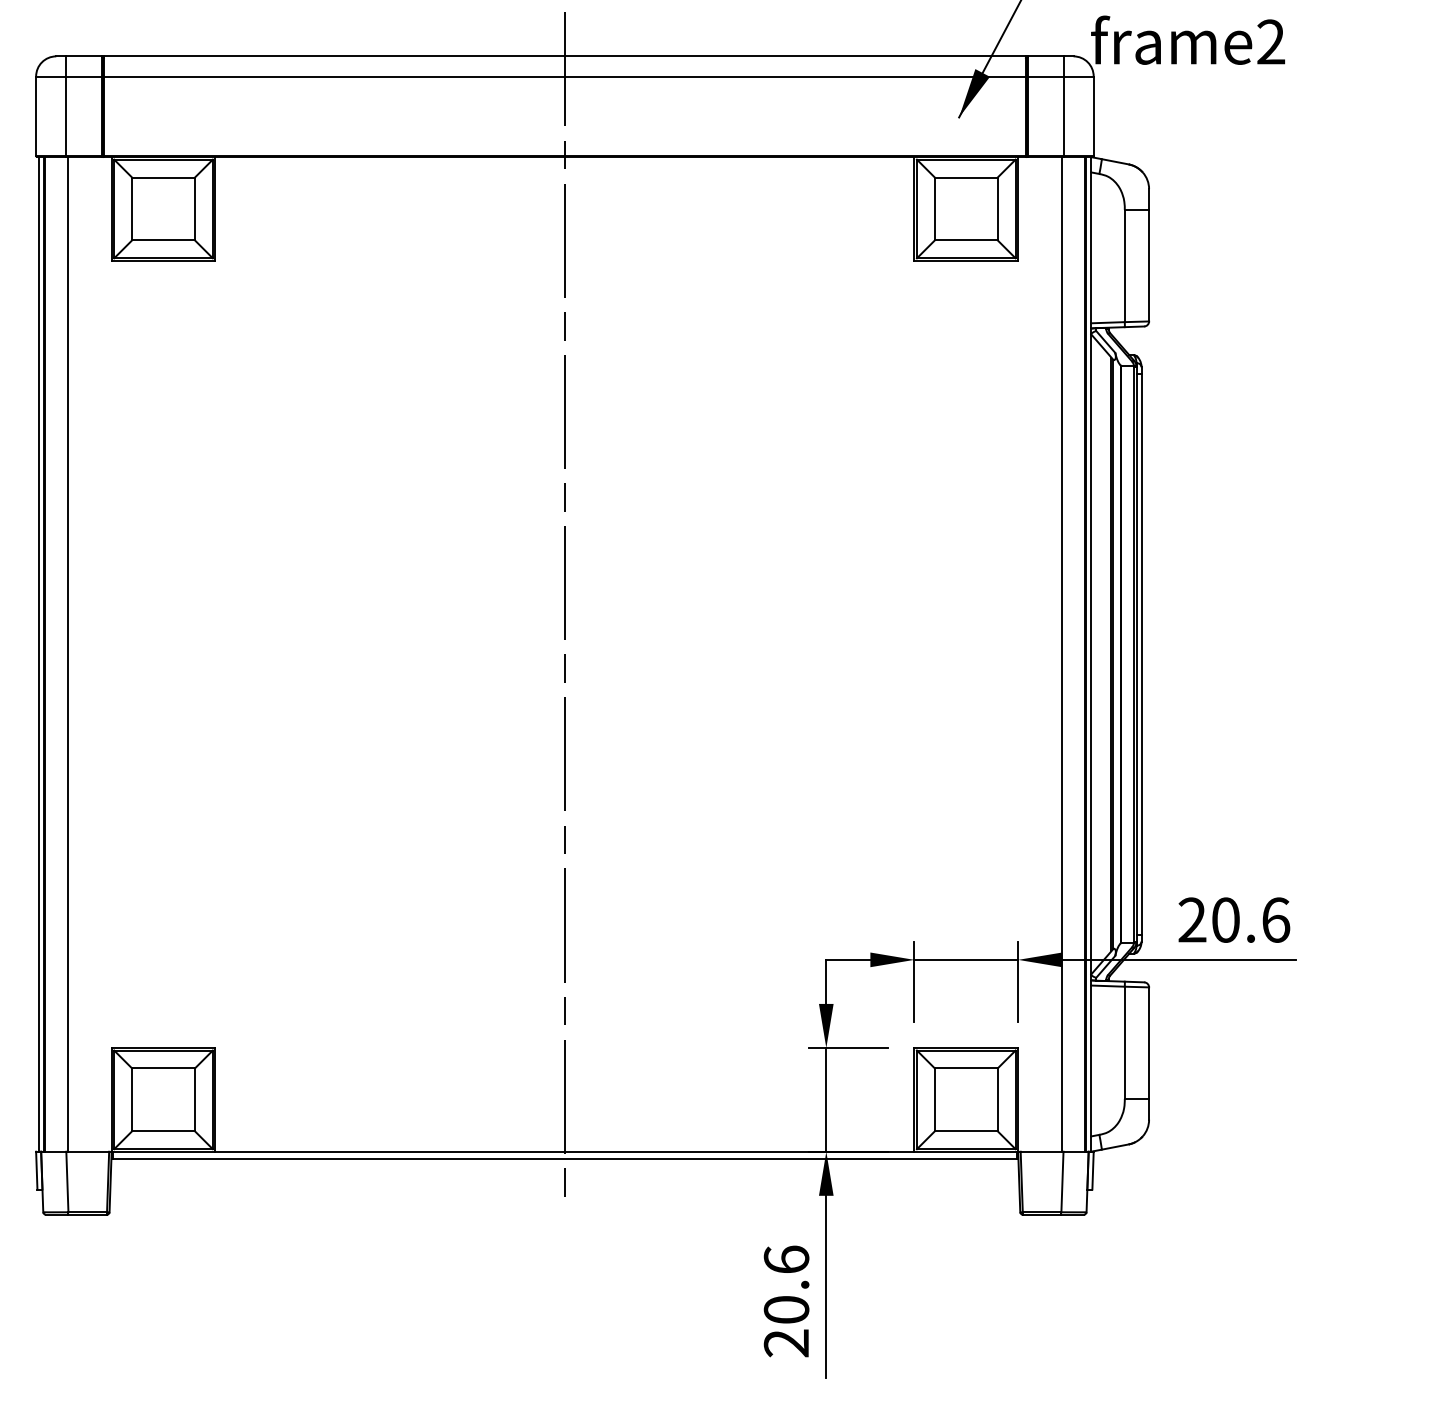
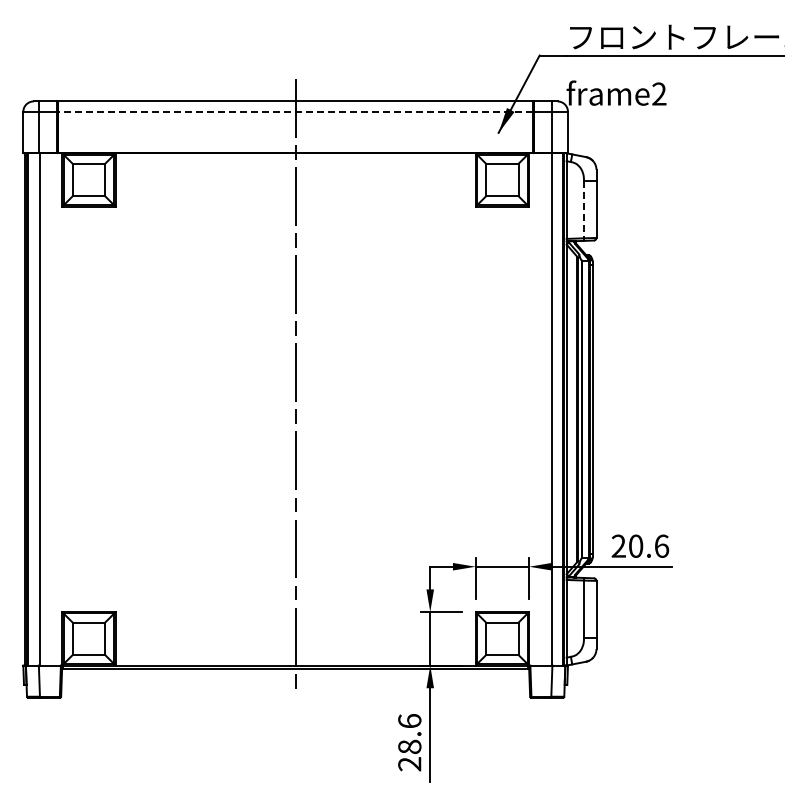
line: (564, 75) -> (295, 111), solid -> dashed
line: (1123, 266) -> (583, 209), solid -> dashed
text: (787, 1308) -> (410, 746), 20.6 -> 28.6

